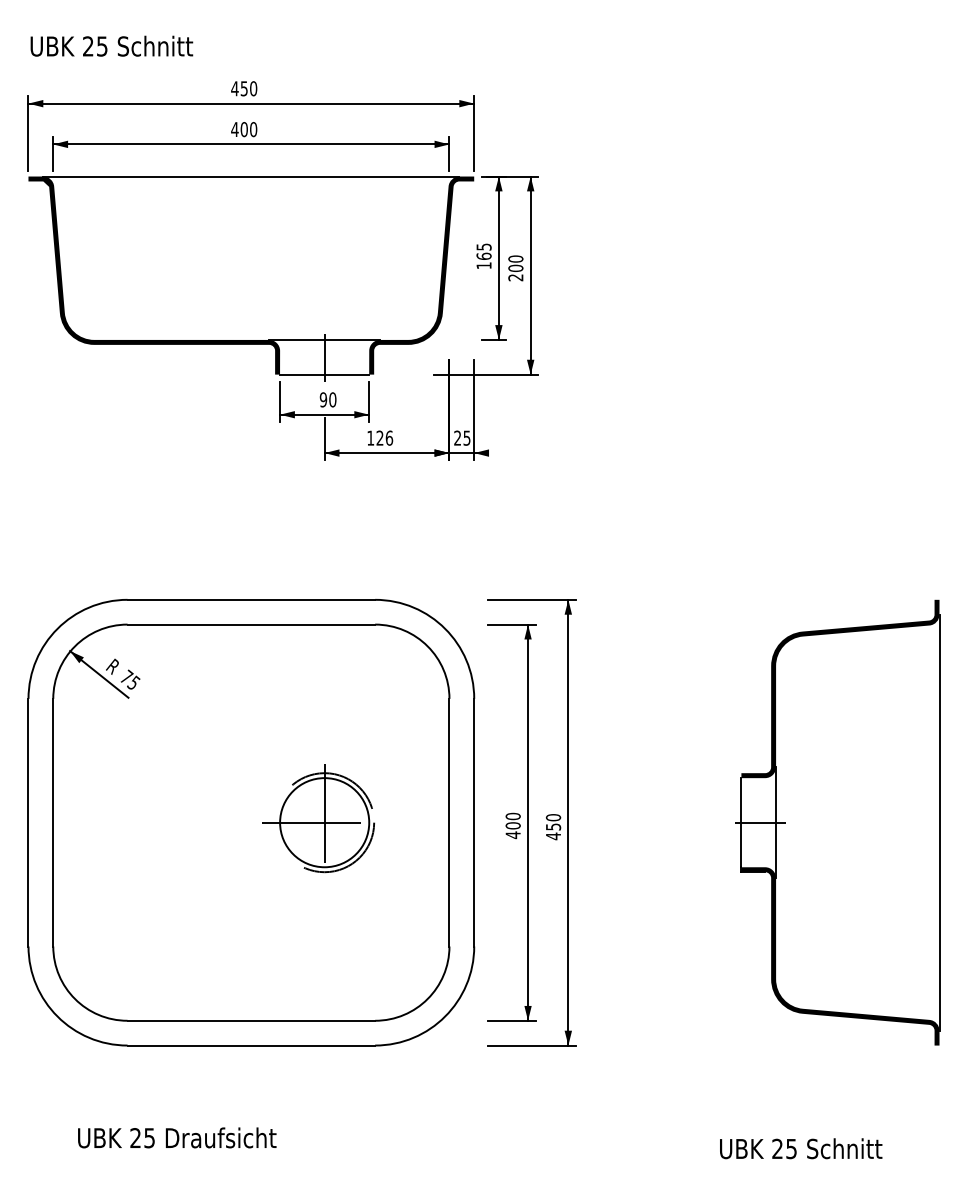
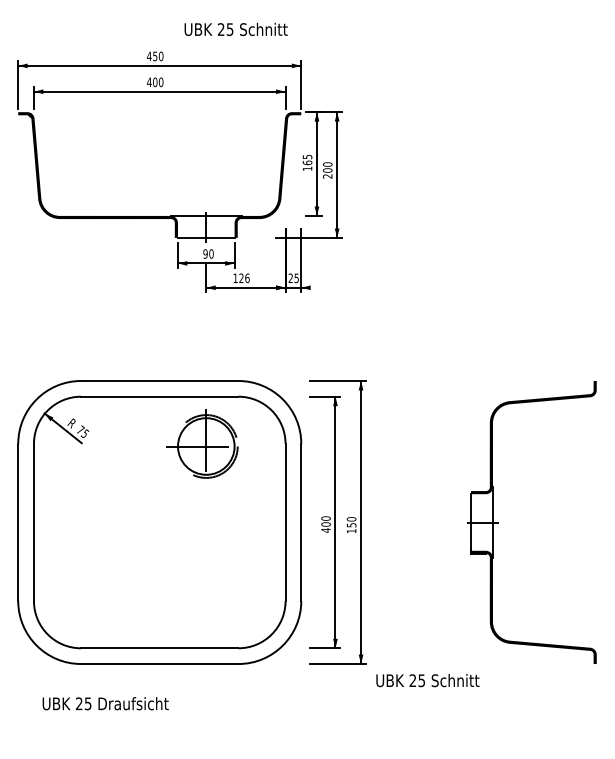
text: (110, 44) -> (235, 28), moved
line: (250, 177) -> (159, 112), removed
part: (318, 817) -> (202, 443), moved
line: (939, 822) -> (596, 522), removed
text: (553, 835) -> (351, 530), 450 -> 150
text: (176, 1137) -> (105, 703), moved
text: (800, 1148) -> (427, 680), moved

